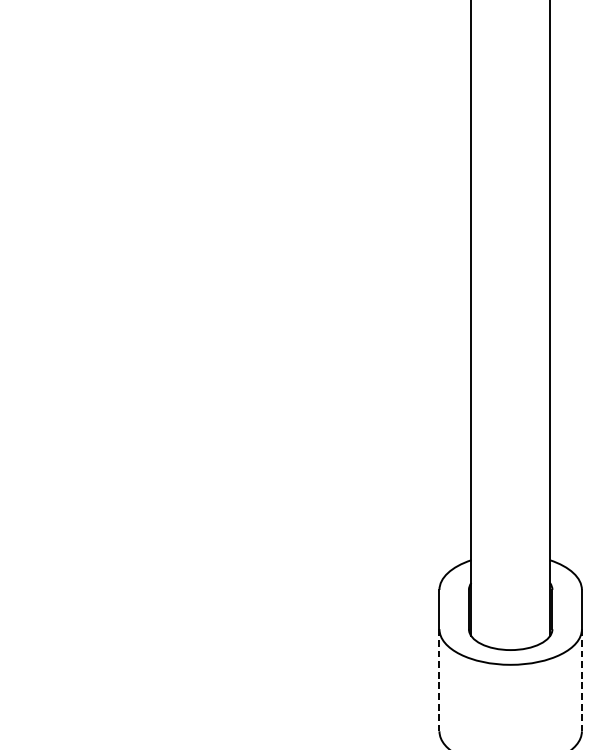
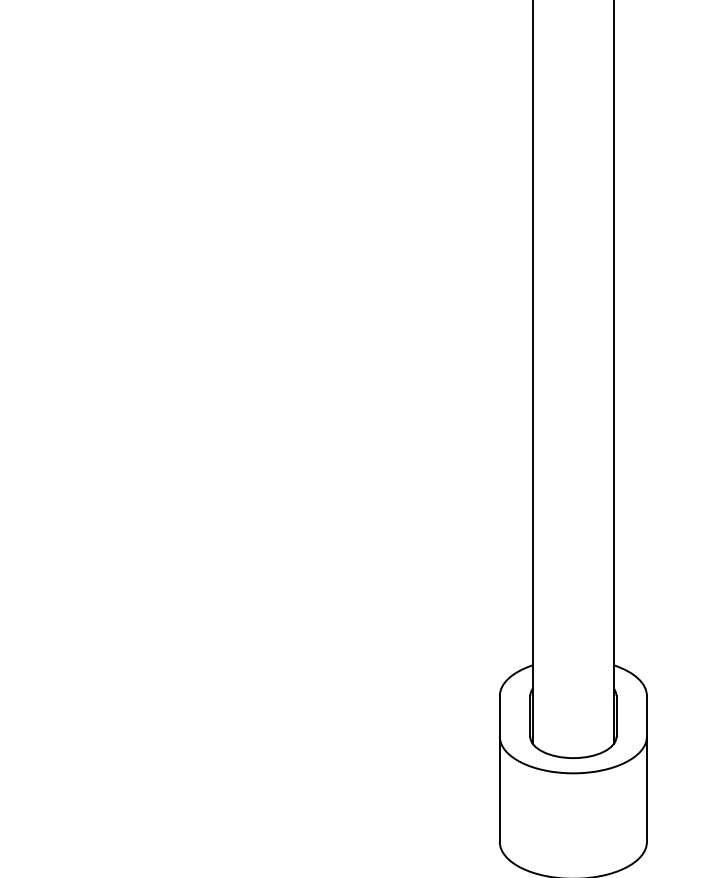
line: (439, 680) -> (499, 789), dashed -> solid
line: (581, 680) -> (646, 789), dashed -> solid

